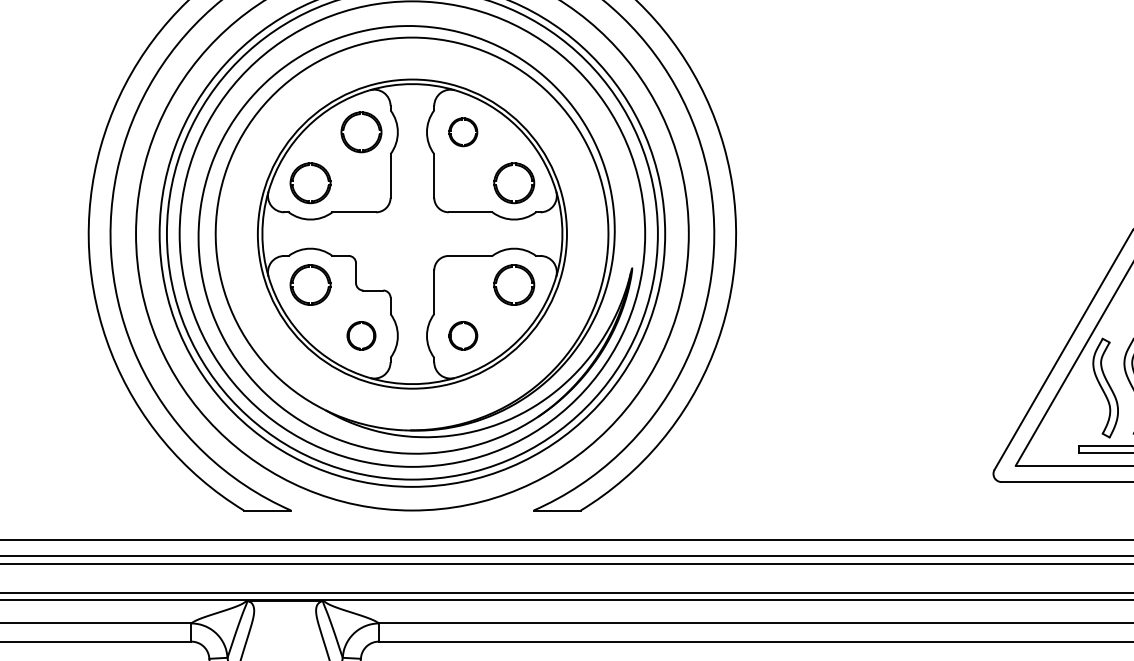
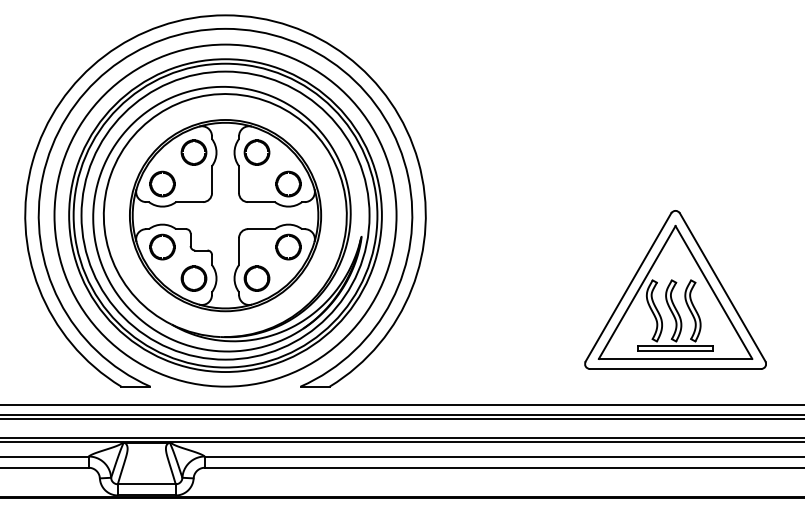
part: (462, 132) -> (256, 152), size x1.43
part: (360, 335) -> (193, 278), size x1.43
part: (462, 335) -> (256, 278), size x1.43

